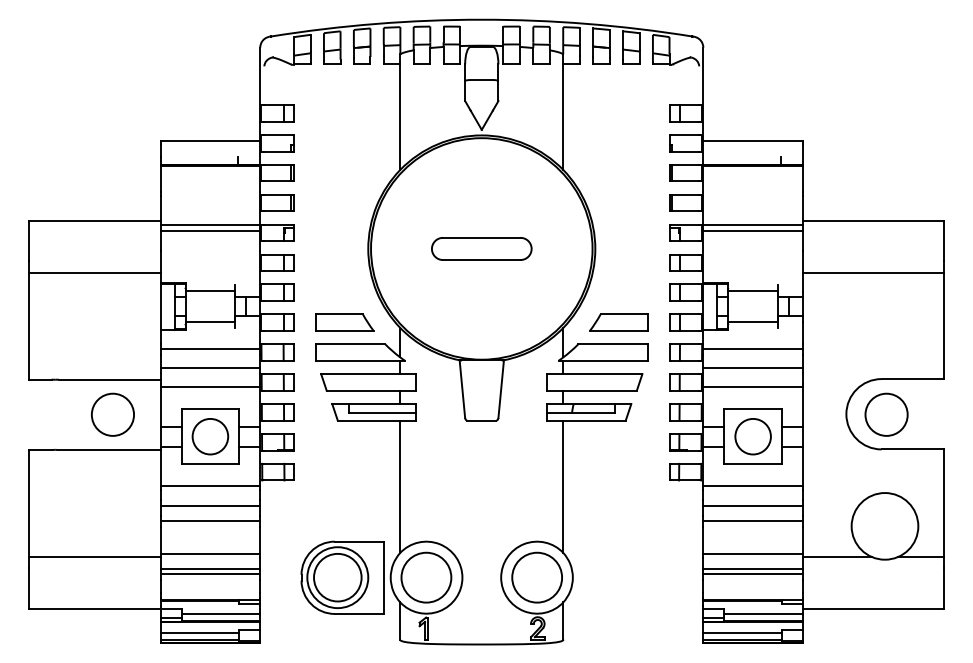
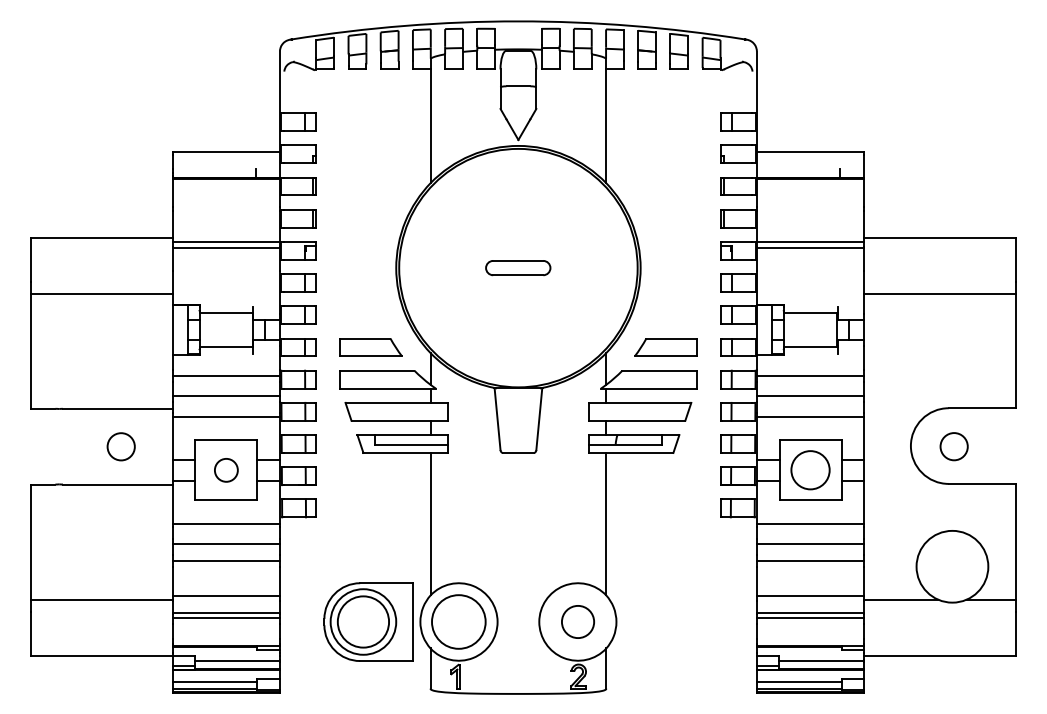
part: (480, 248) -> (517, 267), size x0.6
circle: (112, 414) -> (120, 446), size x0.6
circle: (885, 414) -> (953, 446), size x0.6
circle: (210, 436) -> (226, 470), size x0.6
circle: (536, 577) -> (577, 621), size x0.6

